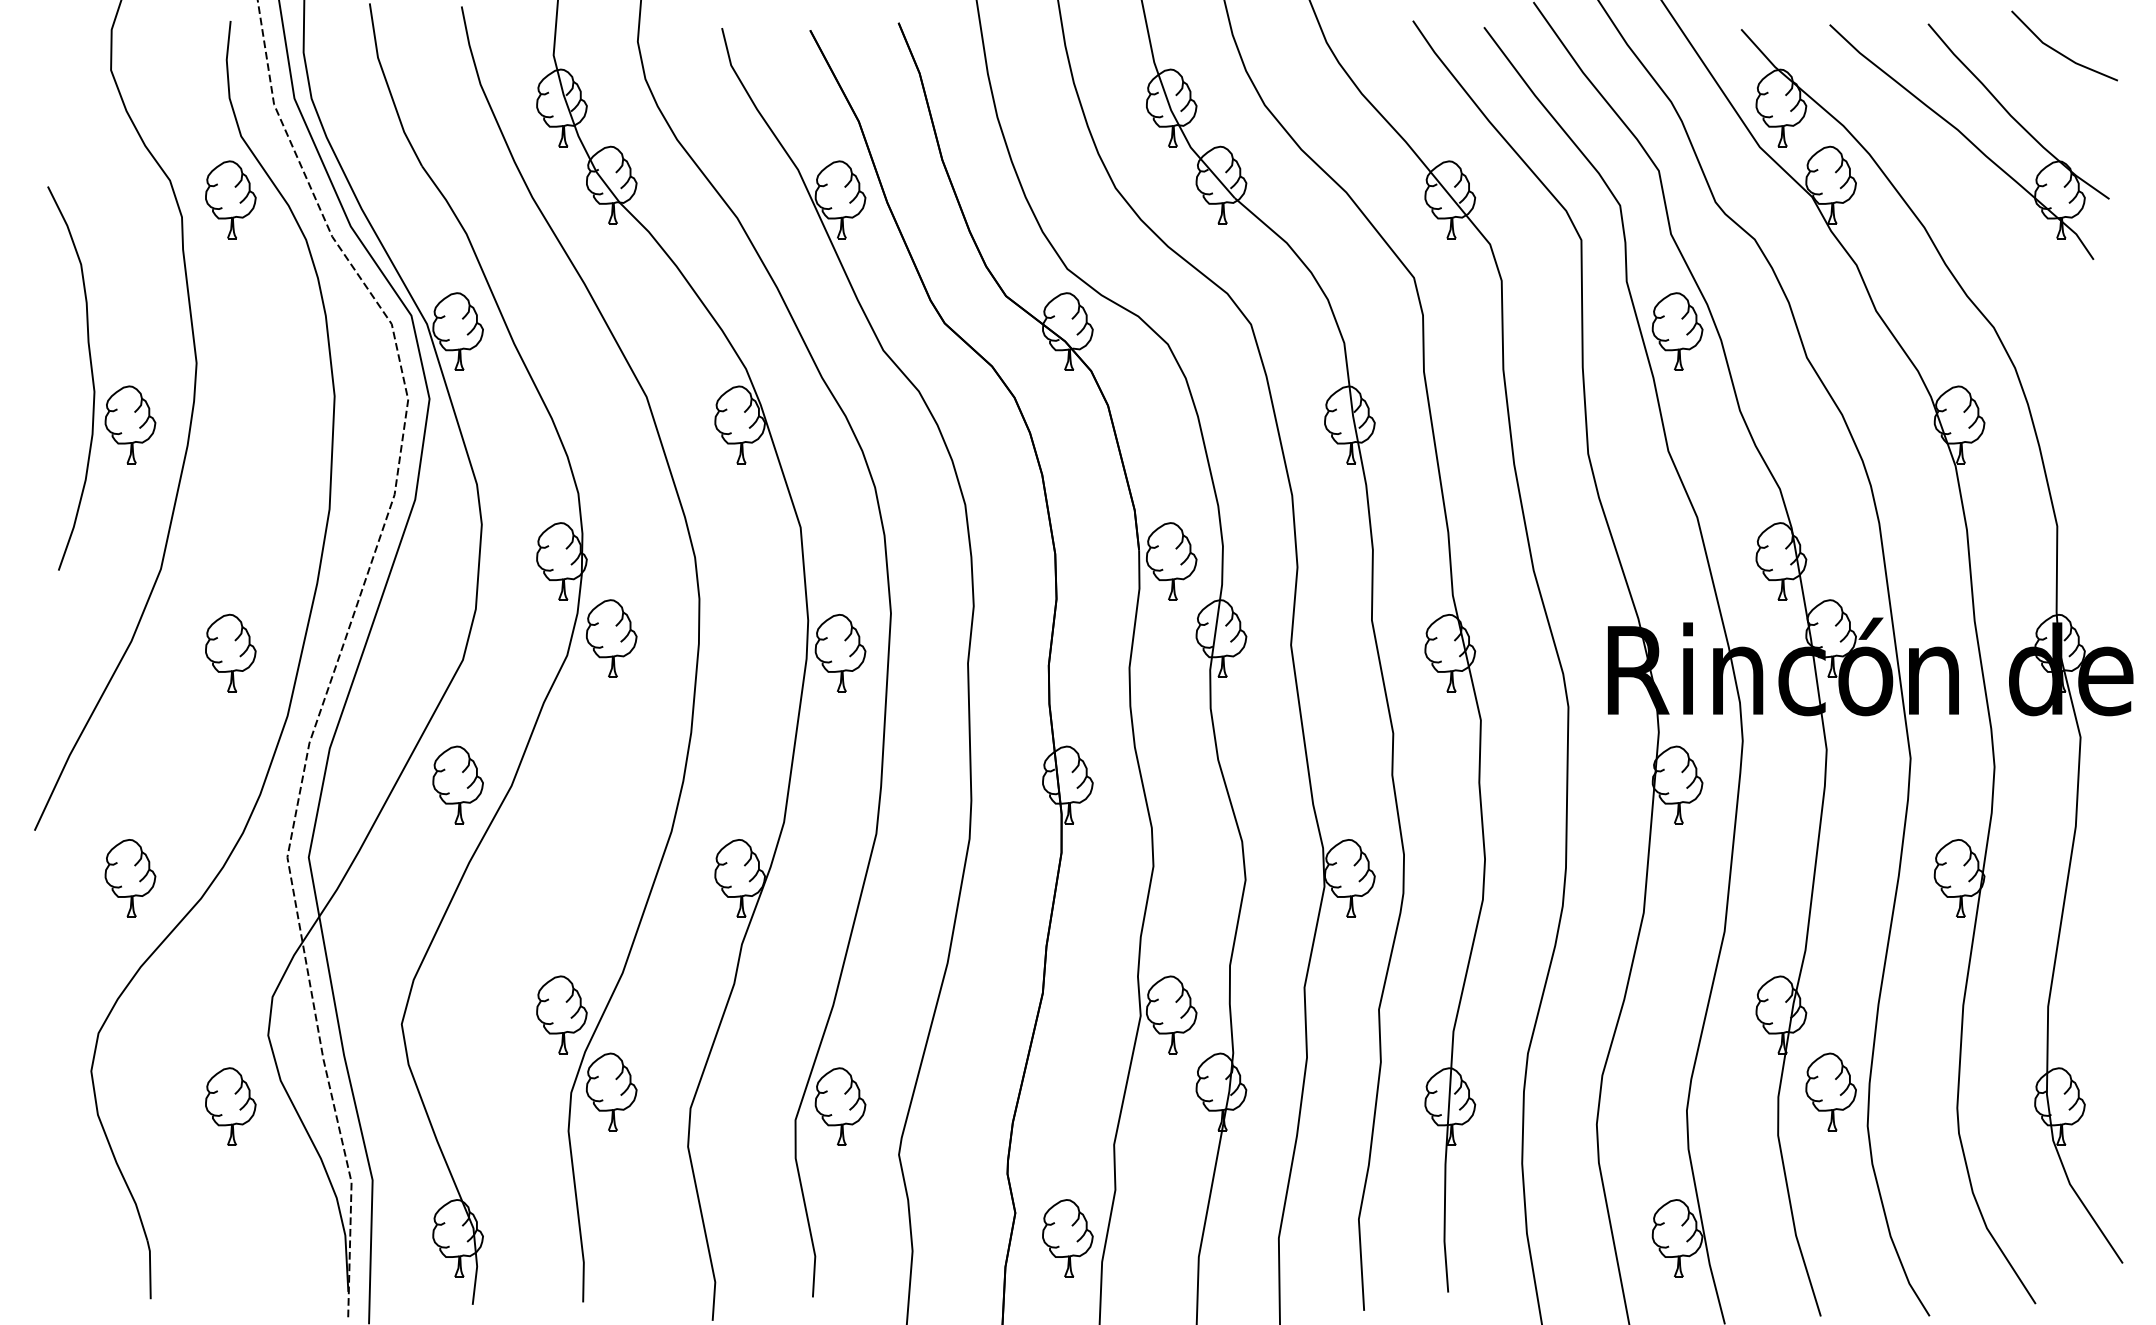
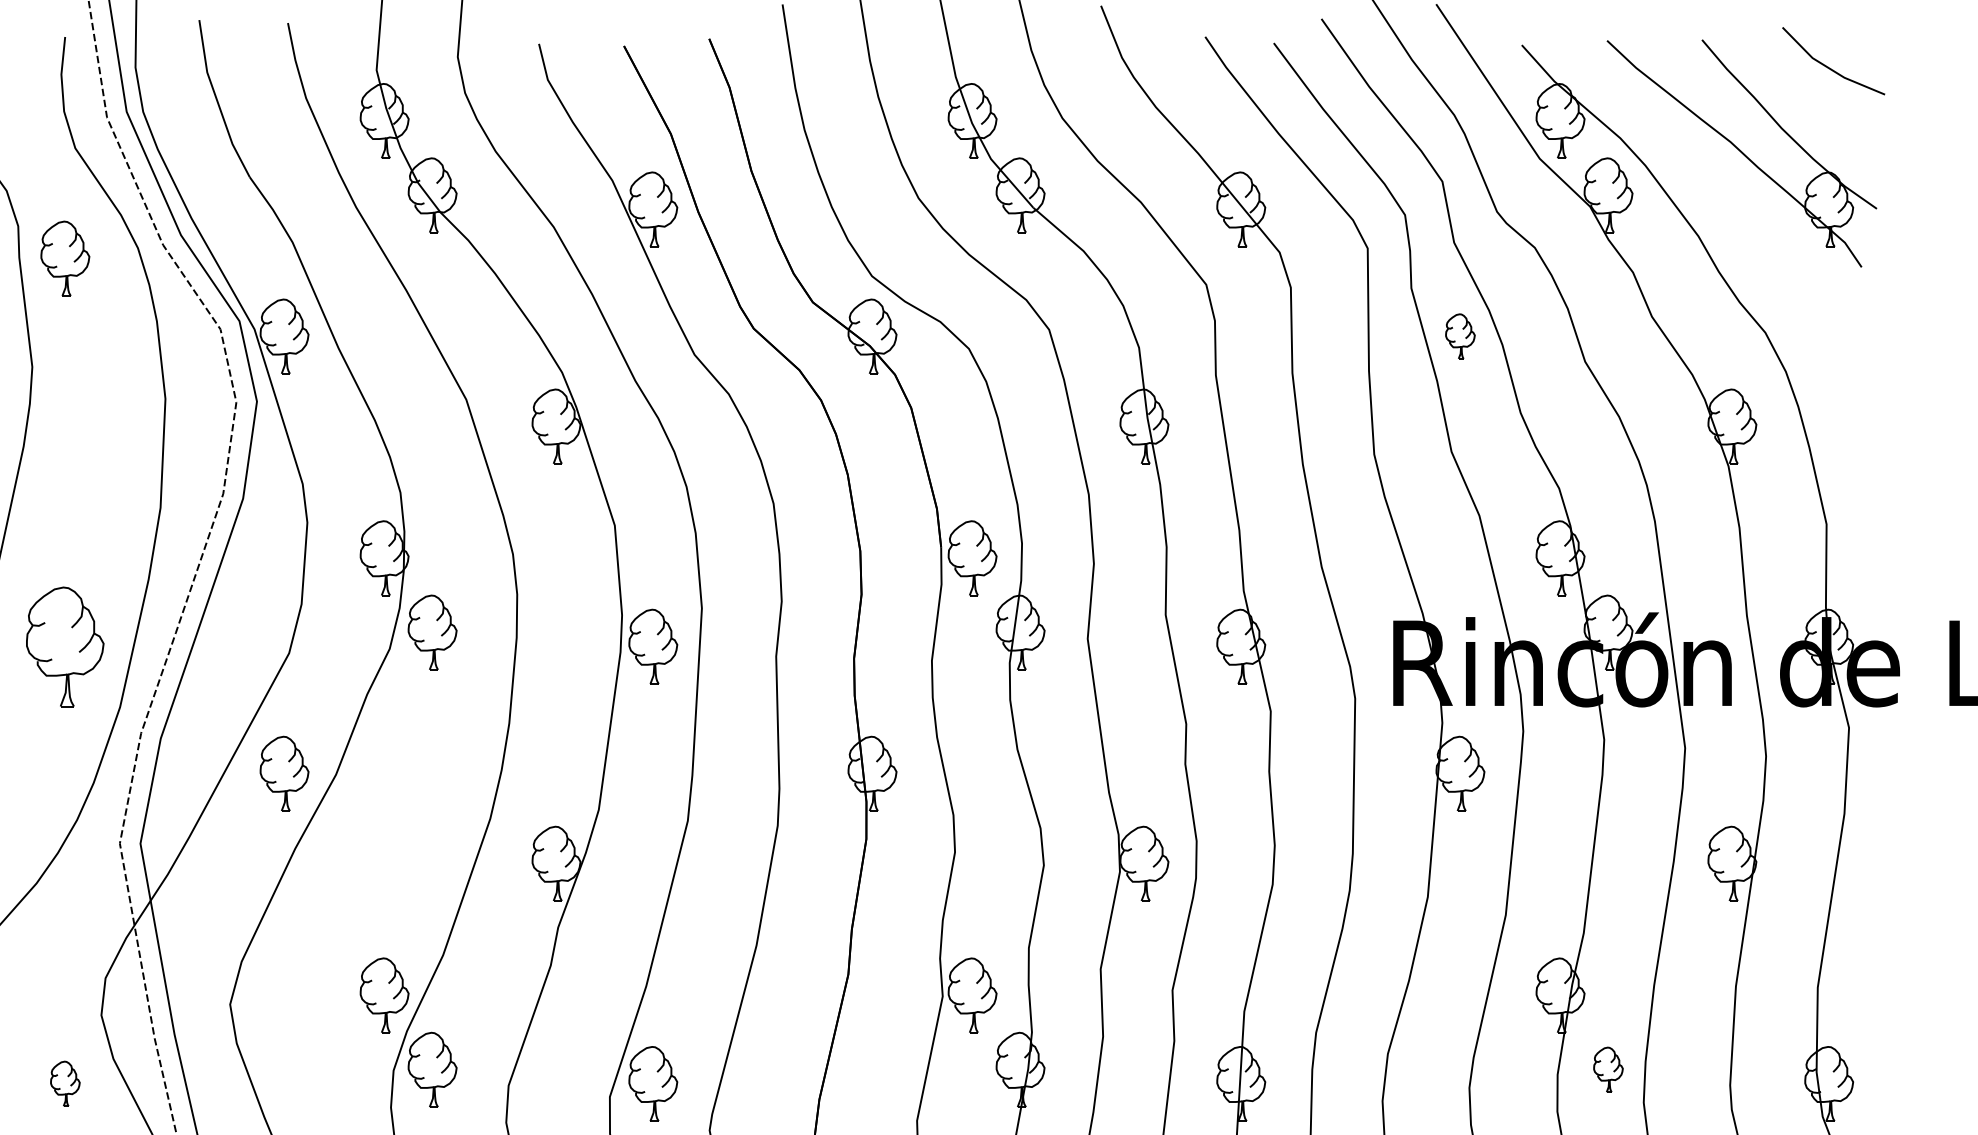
part: (230, 199) -> (65, 258), moved
part: (1677, 331) -> (1460, 336), size x0.6
part: (230, 652) -> (65, 646), size x1.6
part: (1830, 1091) -> (1607, 1069), size x0.6
part: (230, 1106) -> (65, 1083), size x0.6

